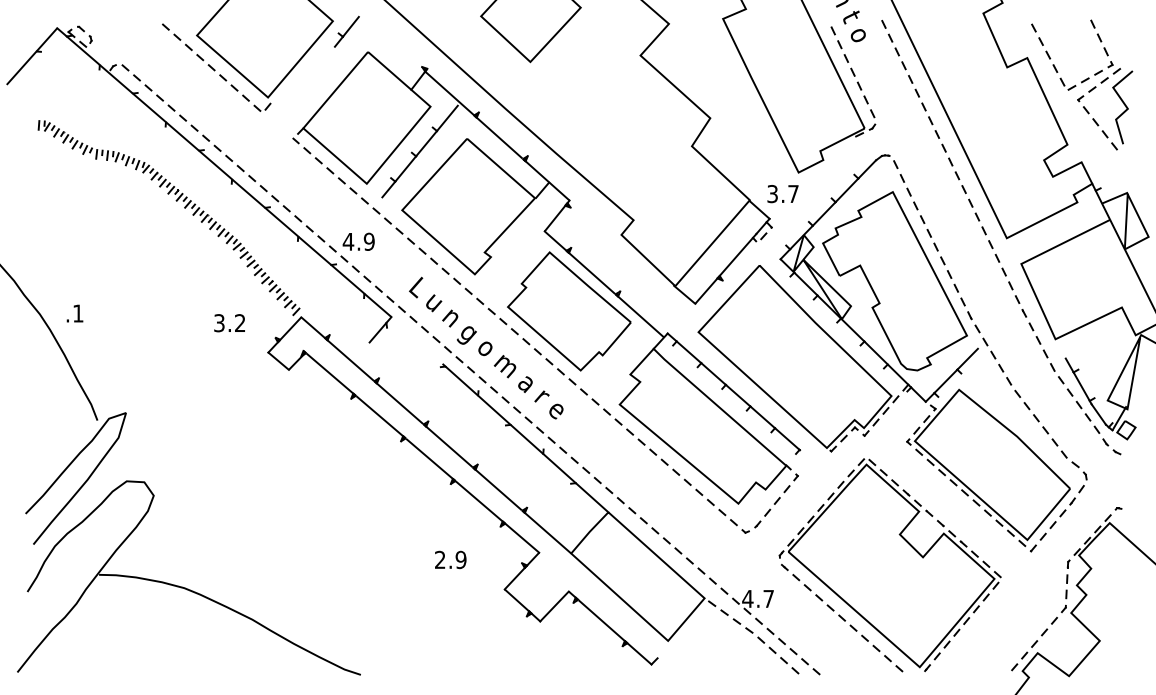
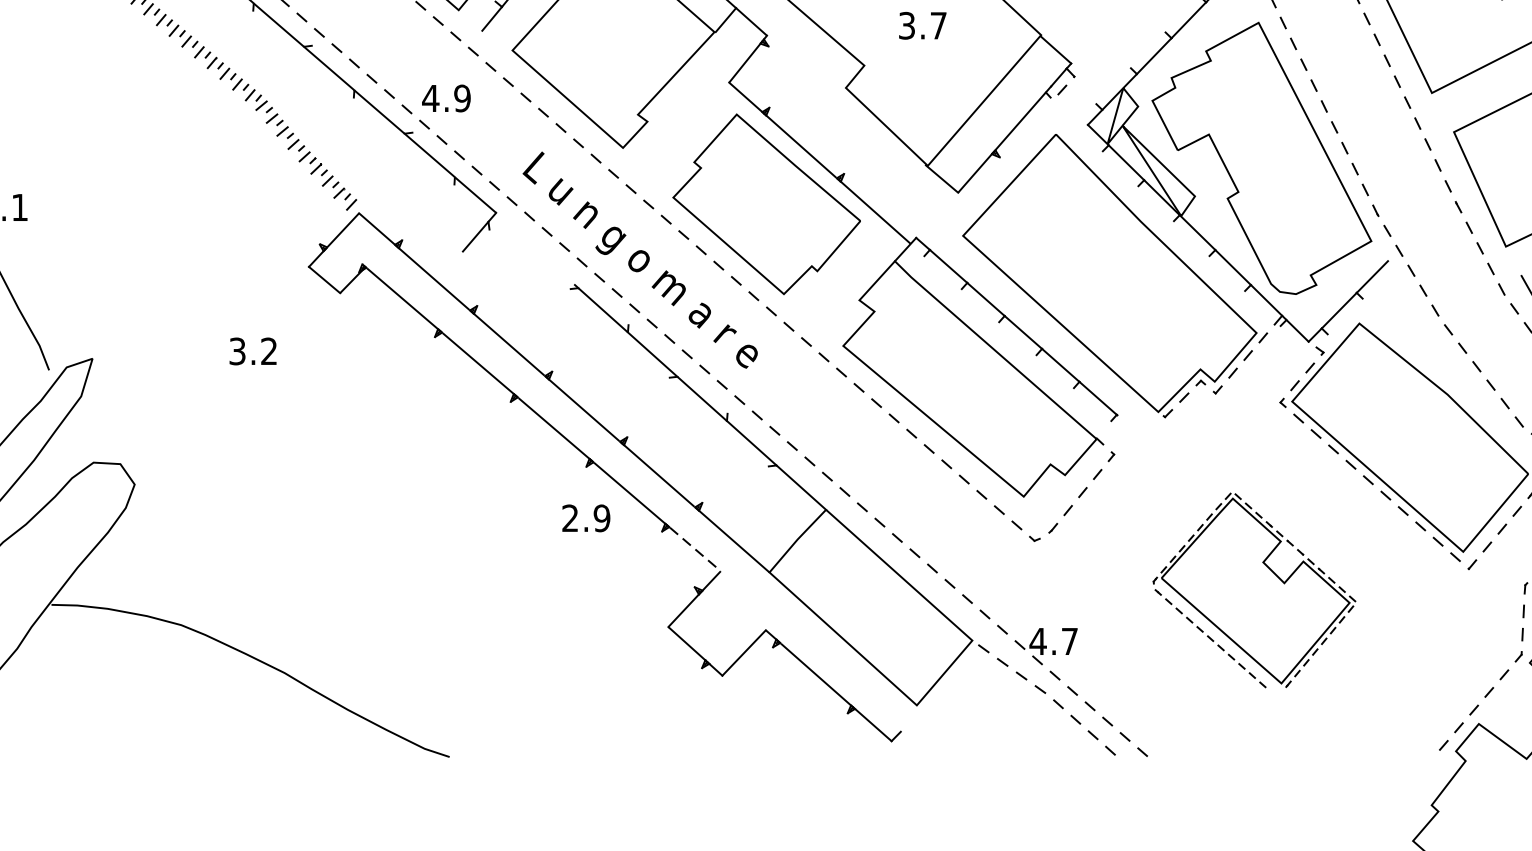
text: (782, 194) -> (921, 26), moved
text: (229, 323) -> (252, 351), moved
line: (522, 538) -> (695, 549), solid -> dashed
text: (450, 559) -> (585, 517), moved
part: (889, 565) -> (1253, 590), size x0.6

